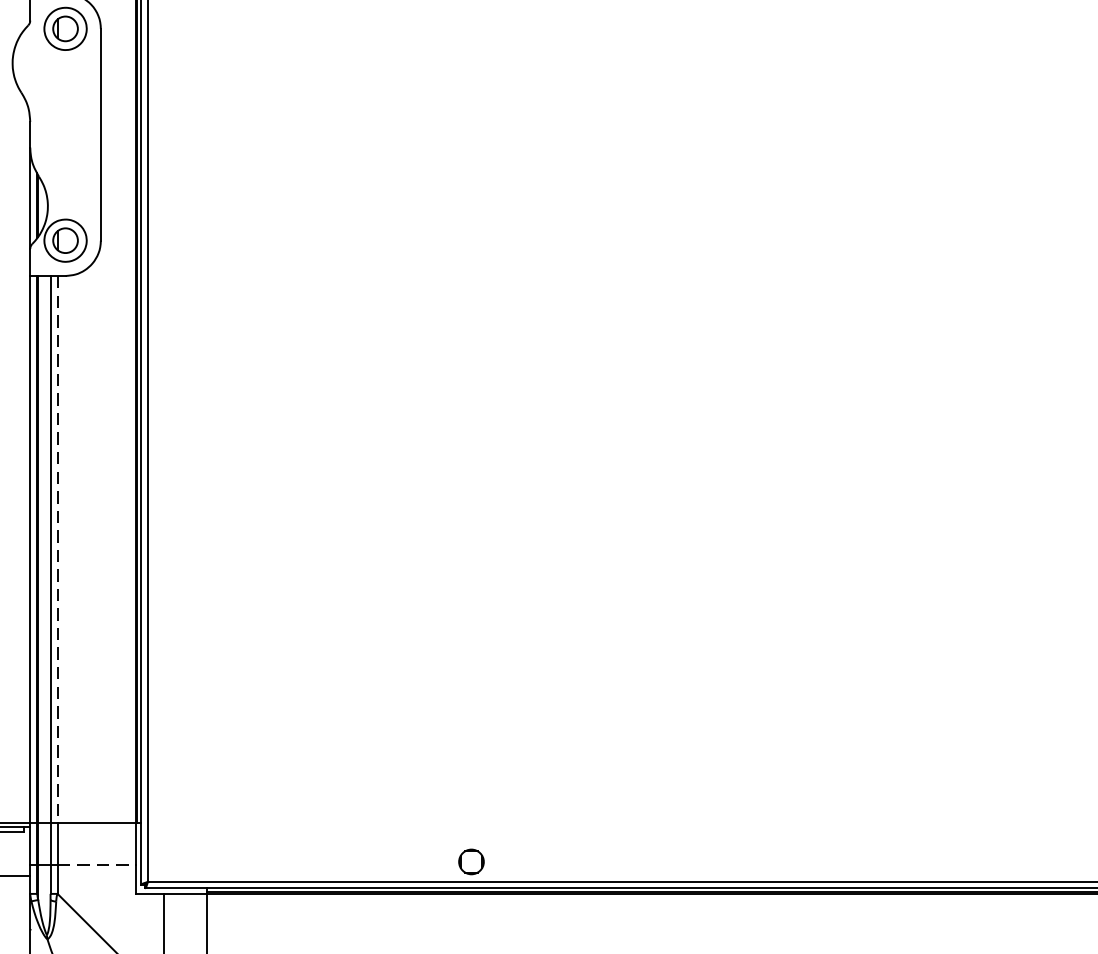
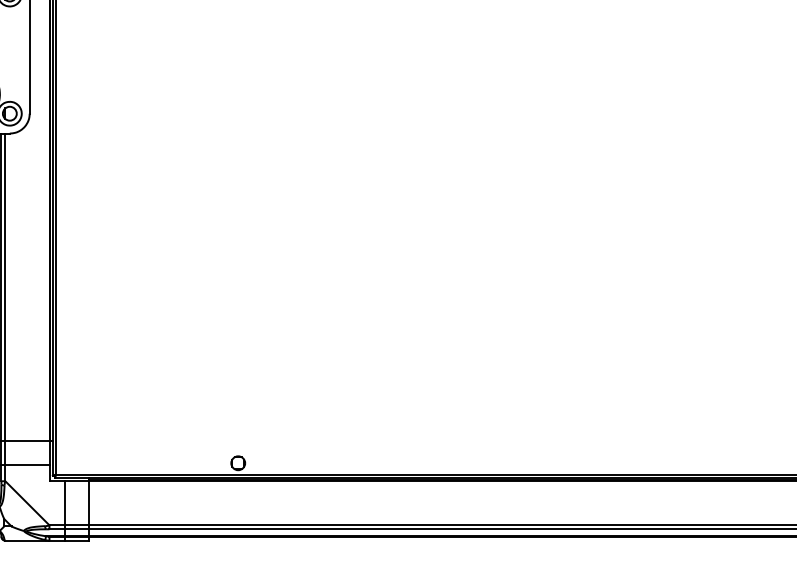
line: (57, 549) -> (5, 287), dashed -> solid
line: (96, 865) -> (27, 465), dashed -> solid

